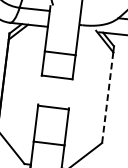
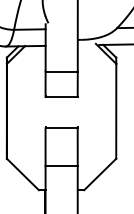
line: (108, 96) -> (116, 110), dashed -> solid

